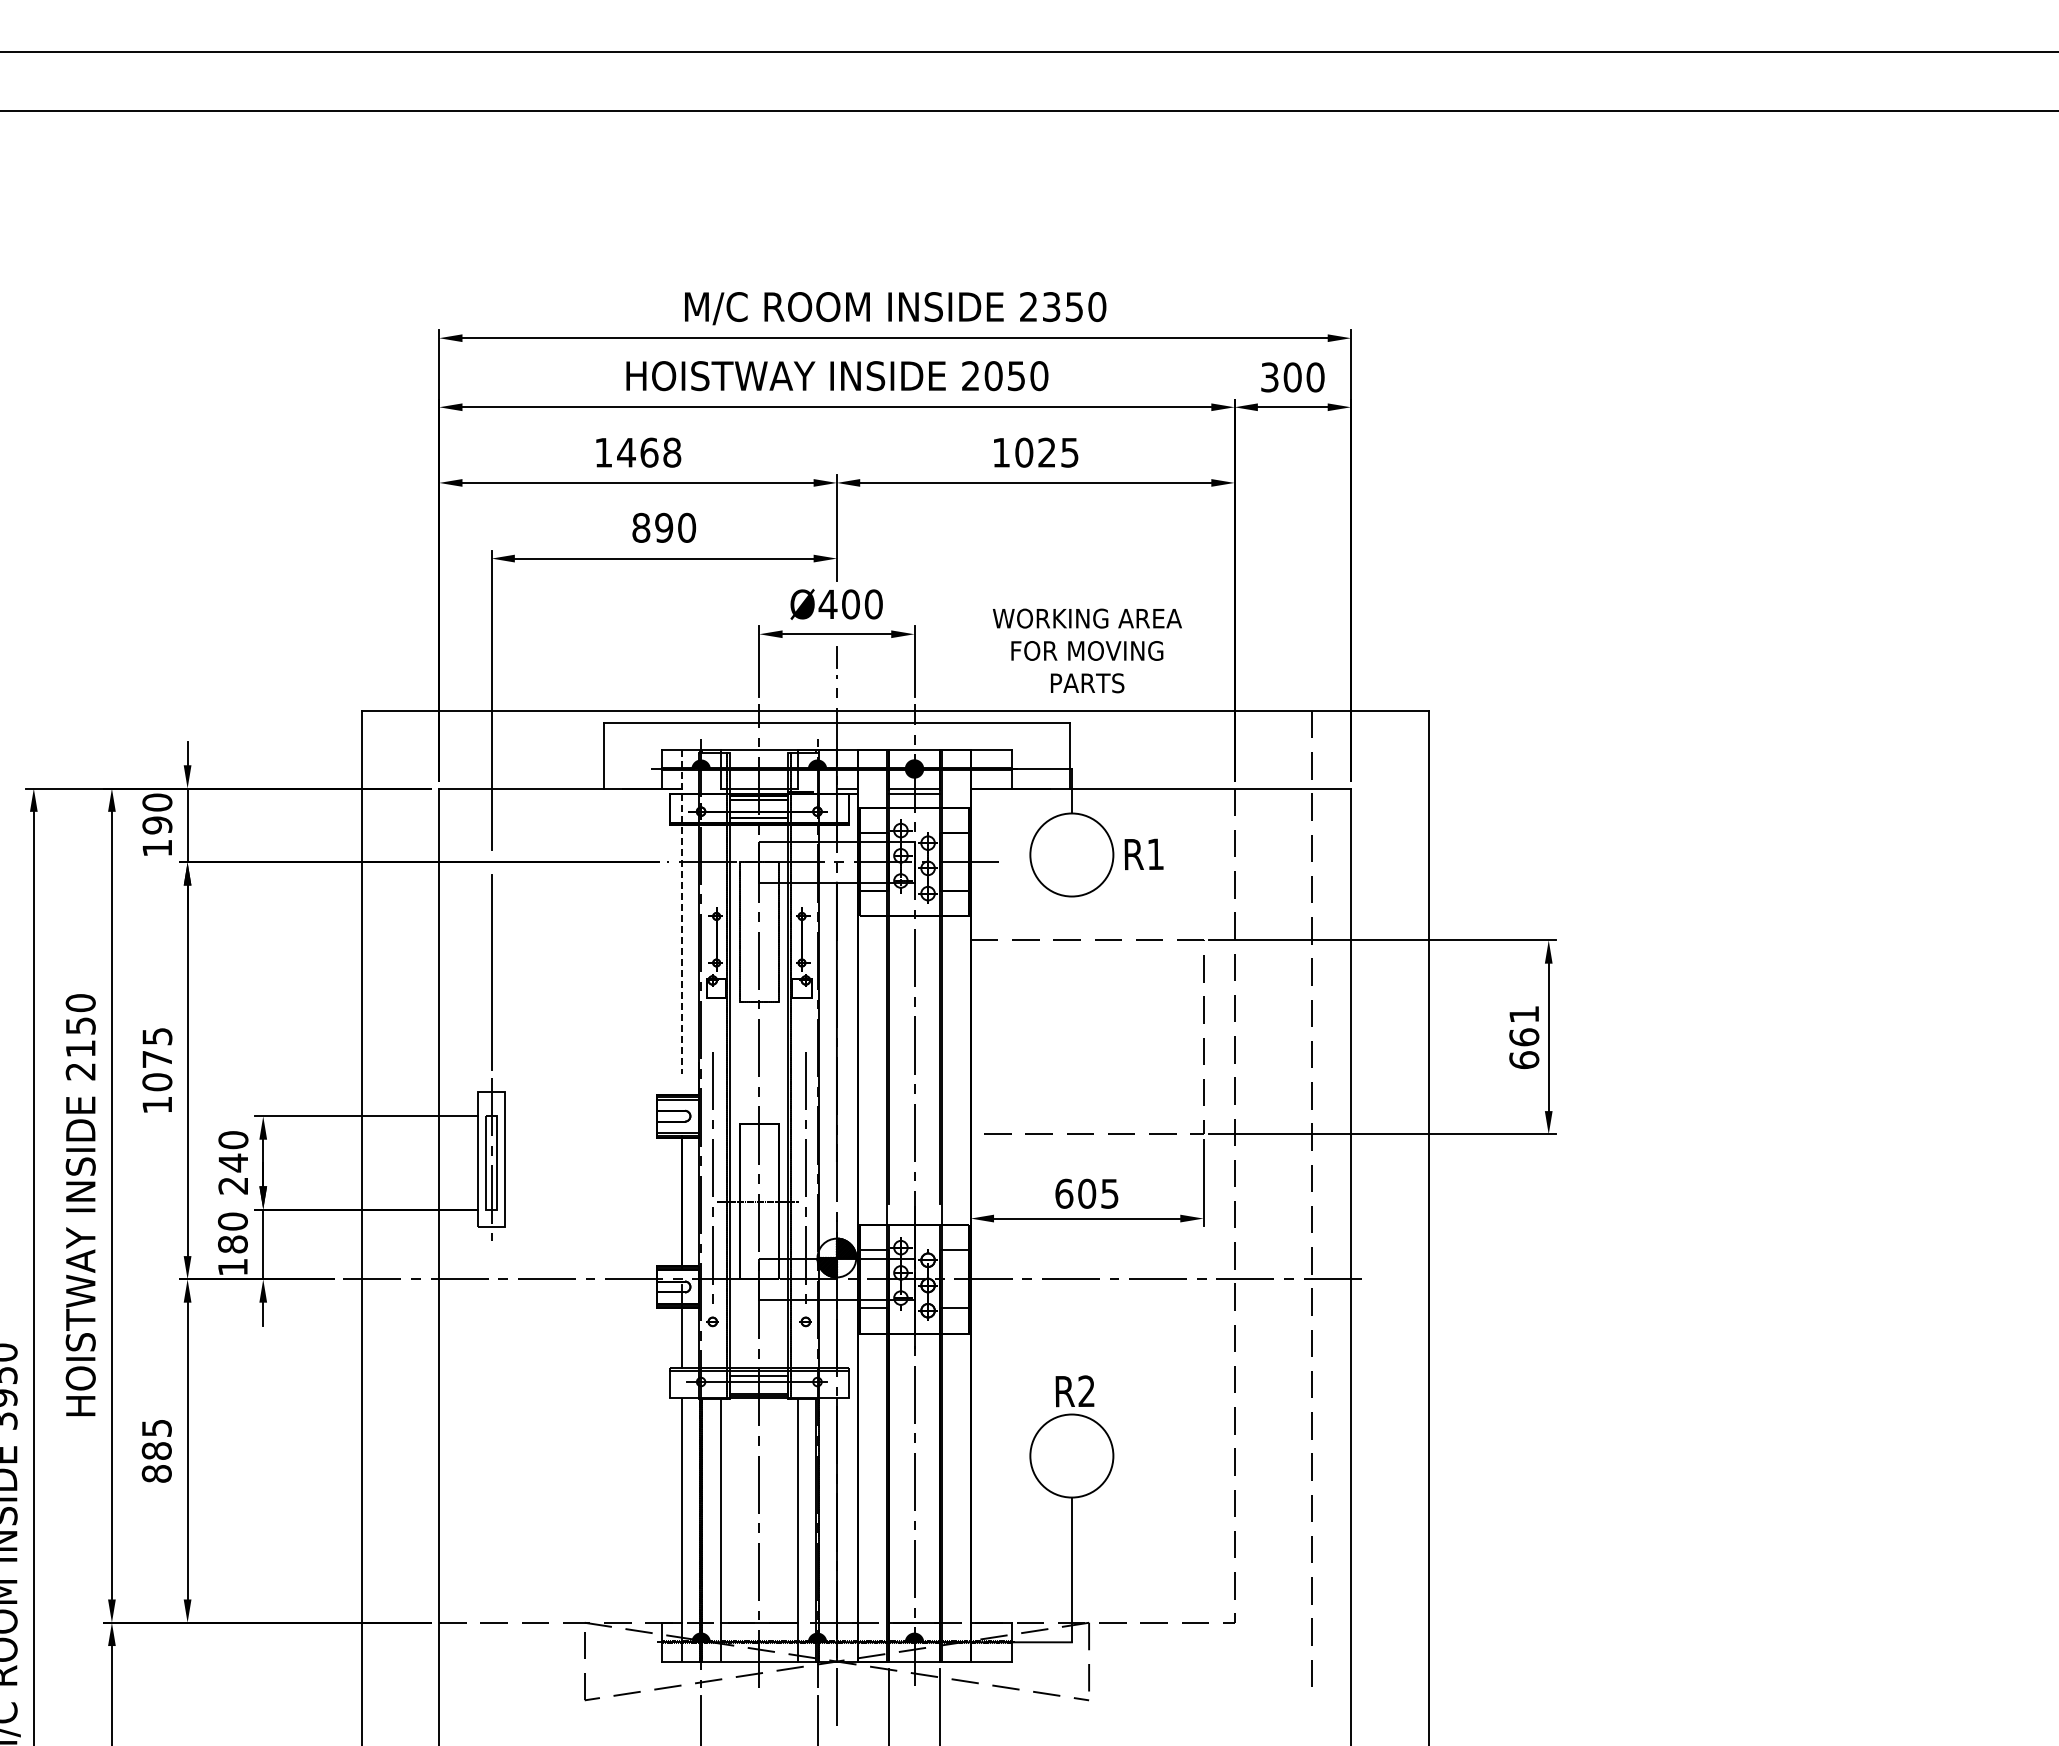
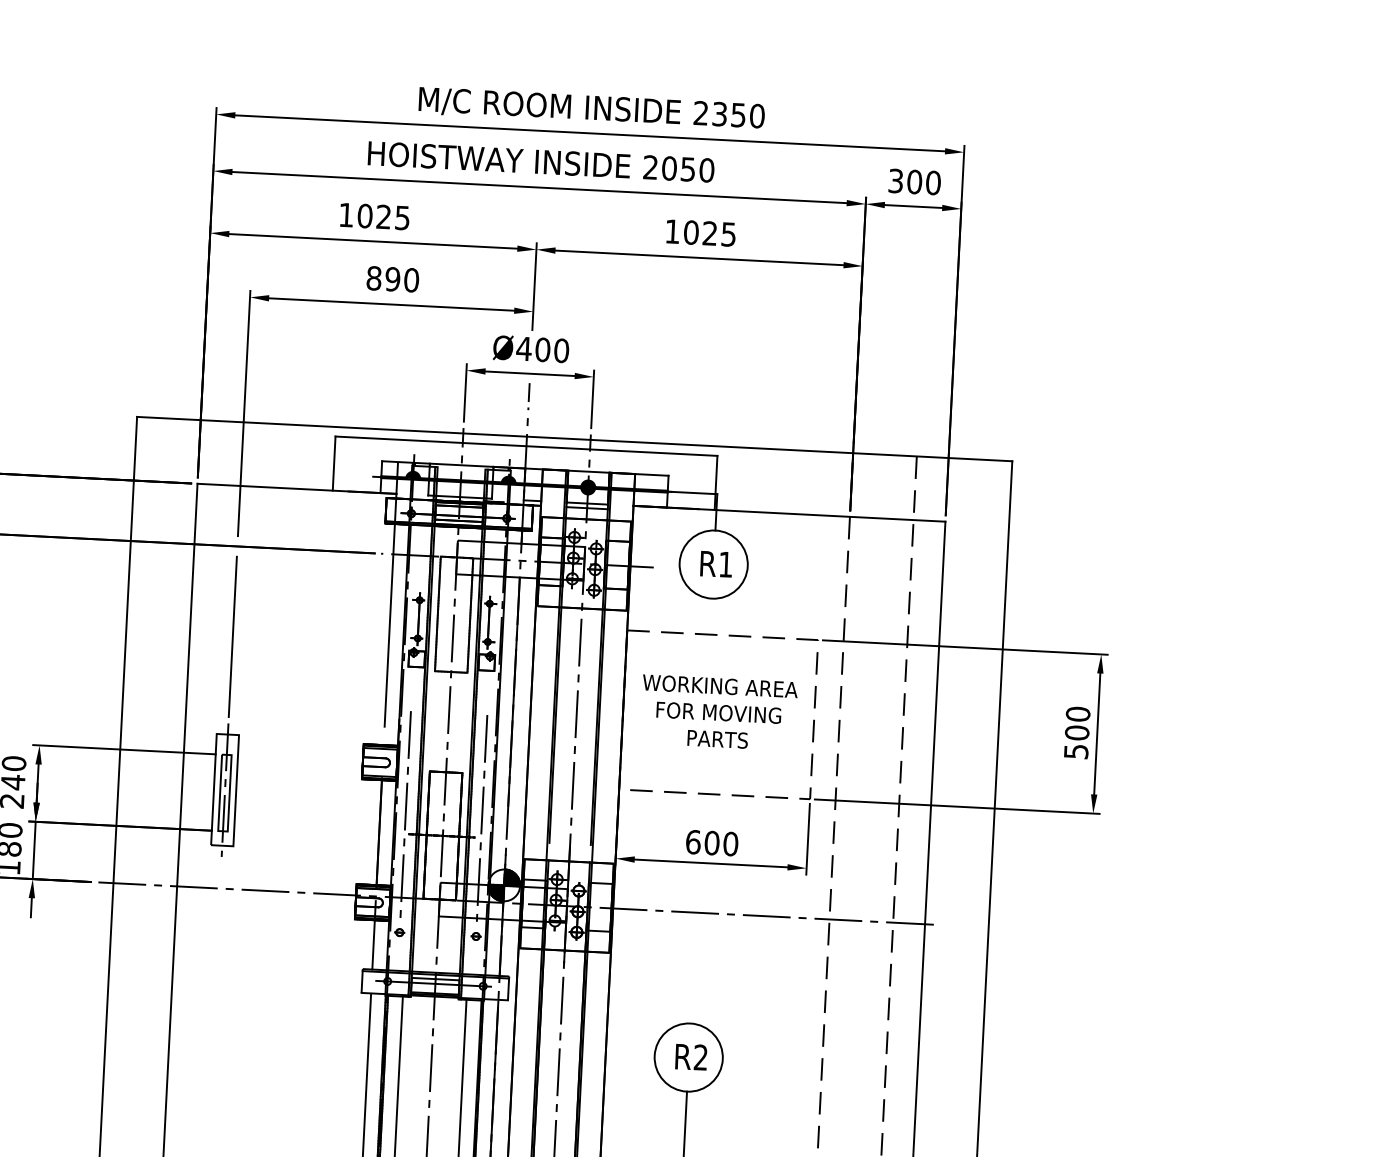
text: (649, 452) -> (383, 216), 1468 -> 1025
text: (1086, 650) -> (718, 712), moved
text: (1143, 854) -> (715, 564), moved
line: (681, 911) -> (391, 594), dashed -> solid
text: (1524, 1037) -> (1077, 733), 661 -> 500
text: (1109, 1193) -> (730, 843), 605 -> 600
text: (1074, 1391) -> (690, 1057), moved

